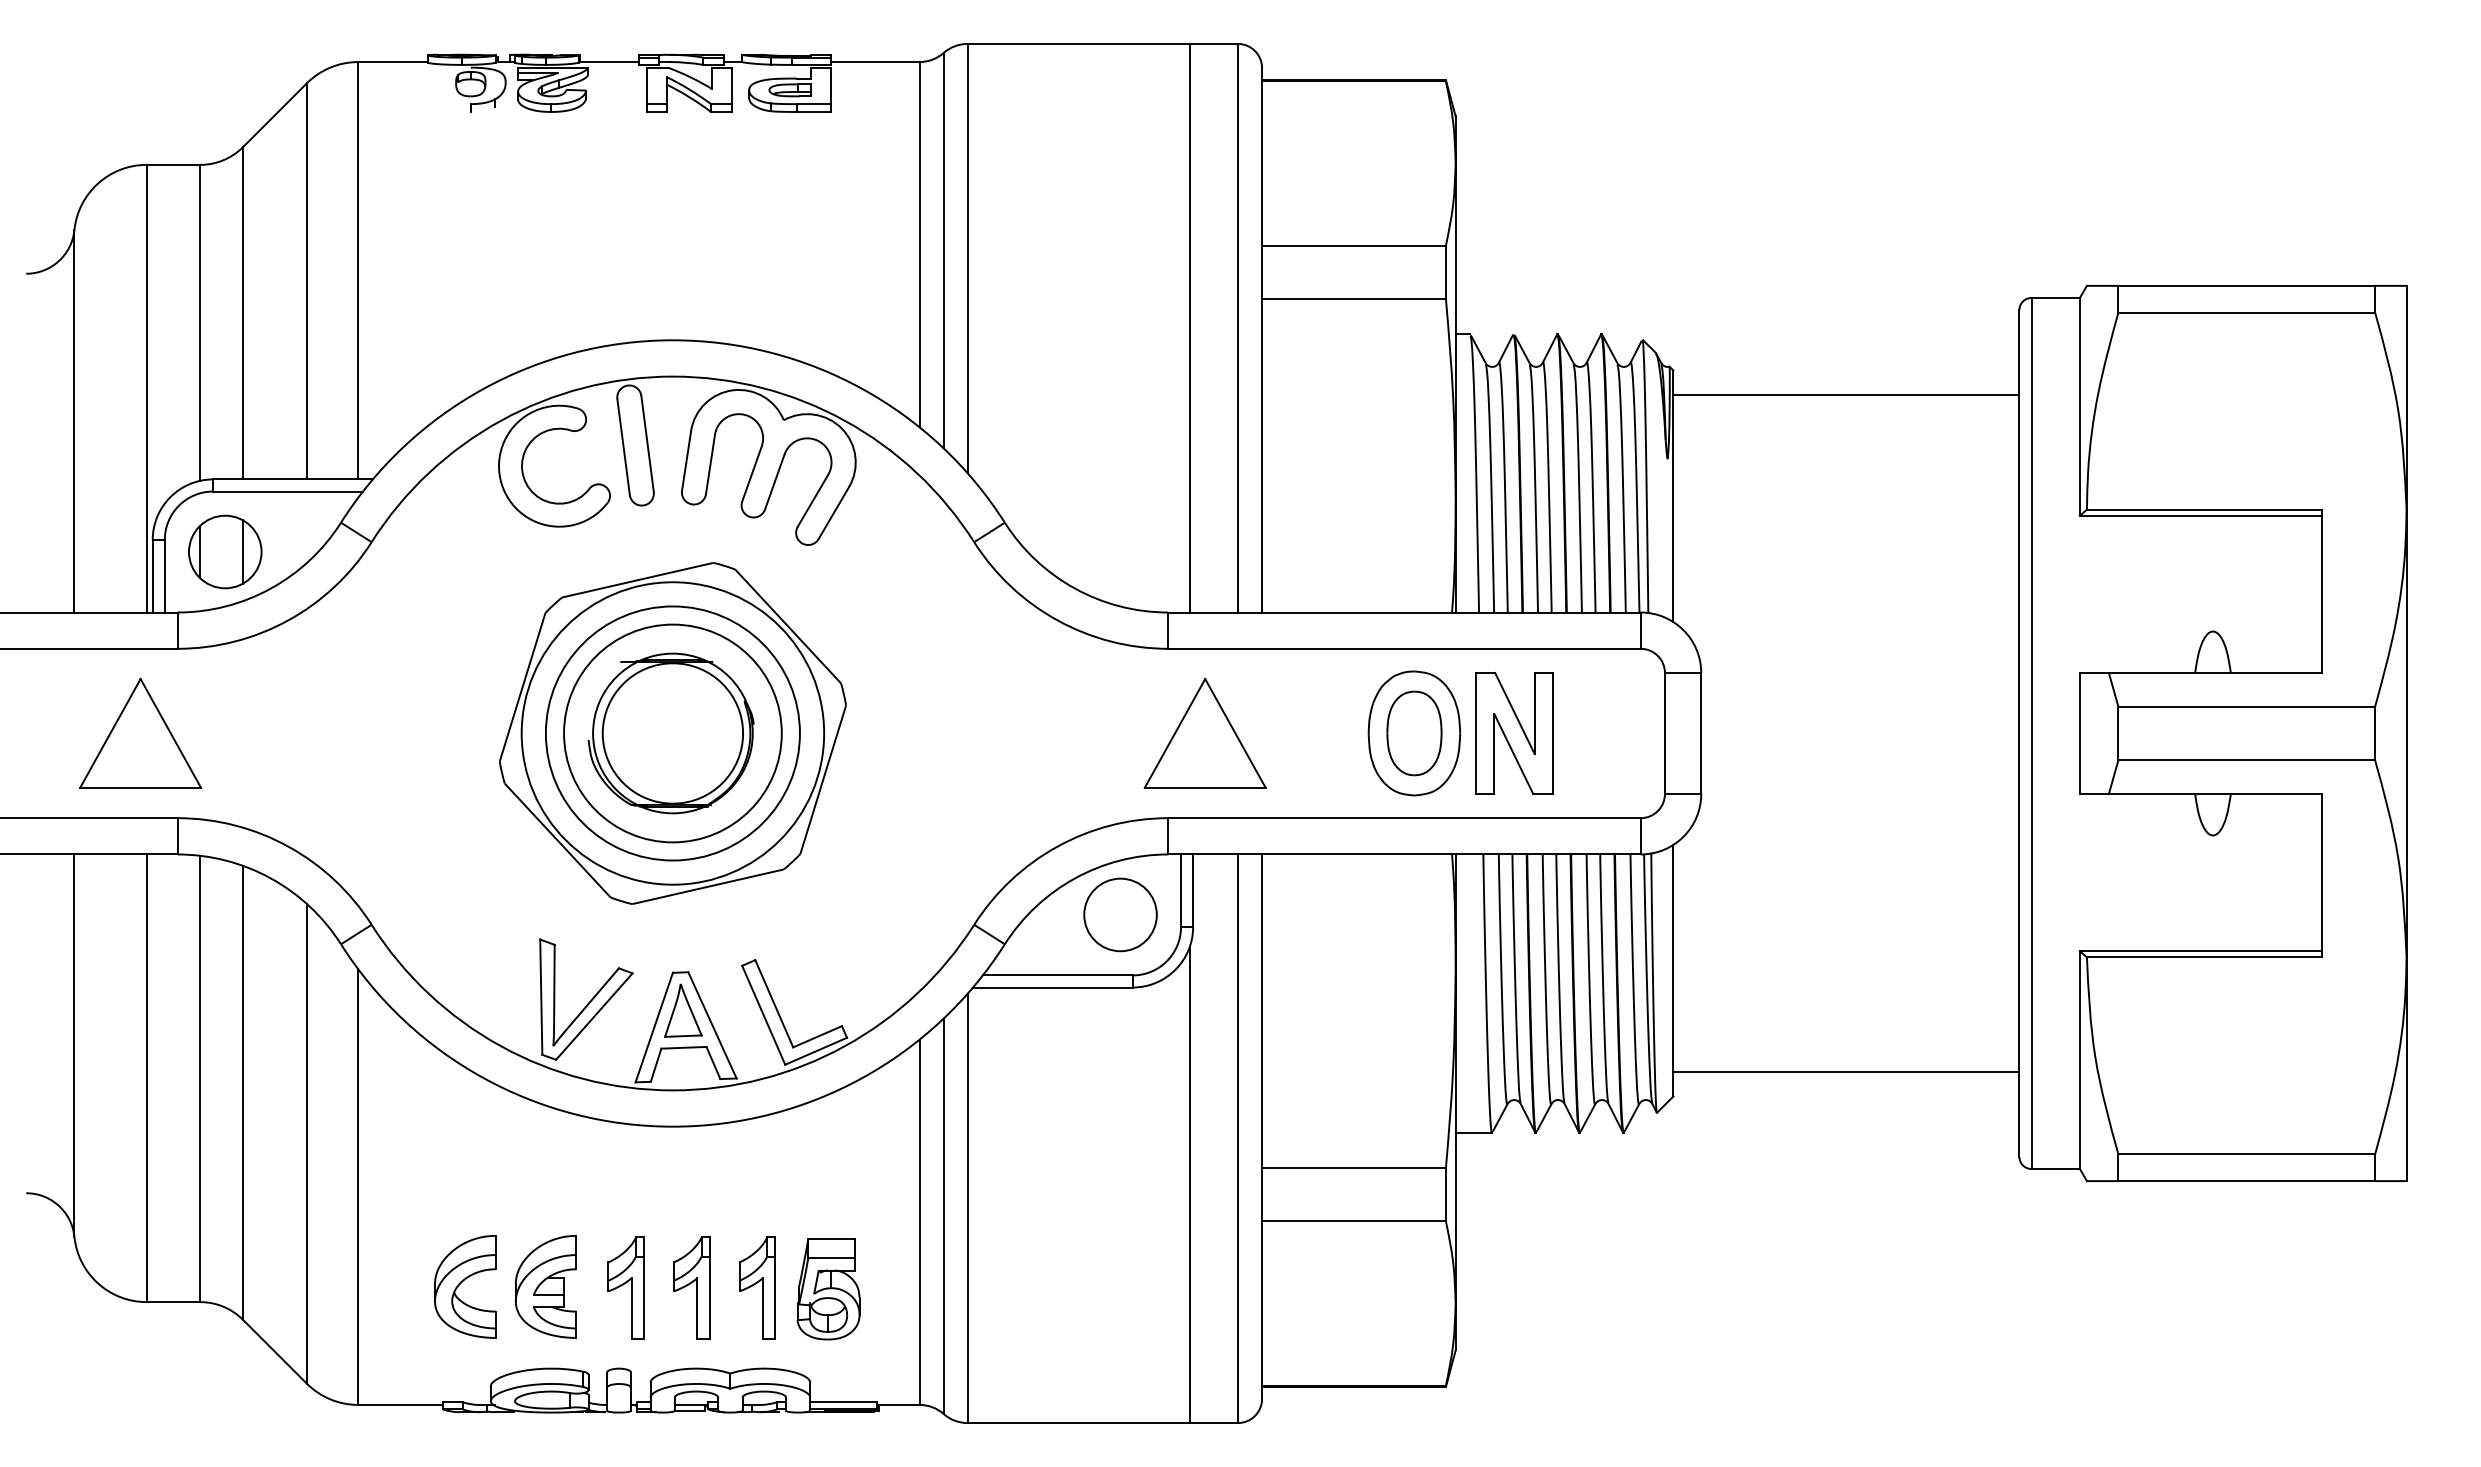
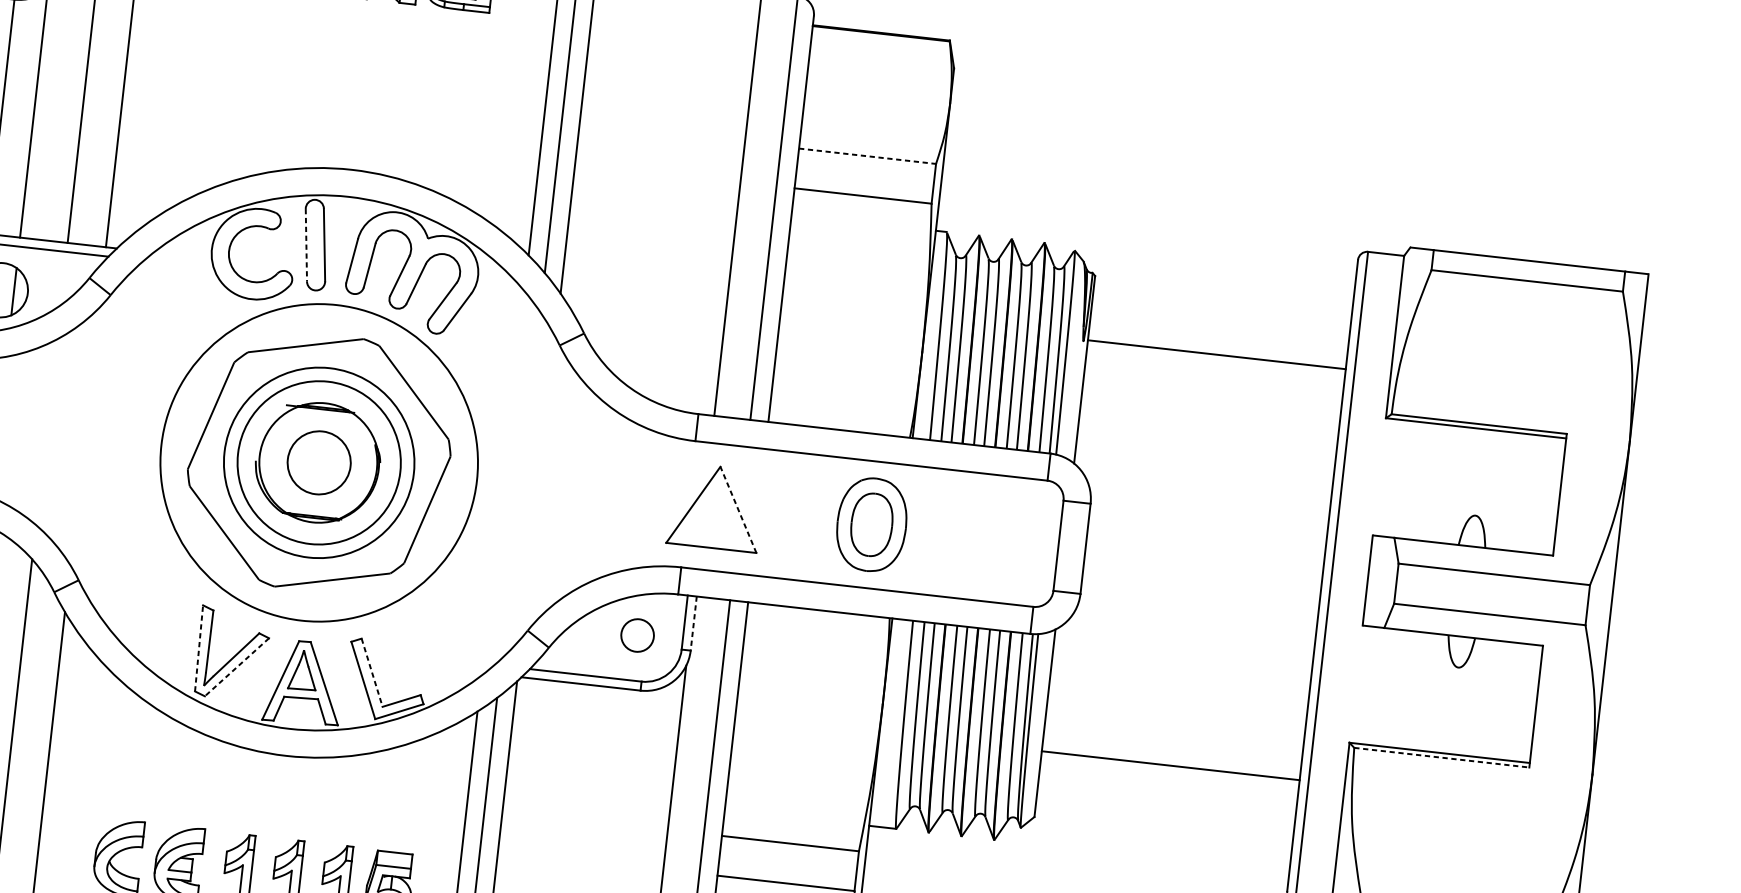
line: (1354, 245) -> (867, 156), solid -> dashed
line: (1846, 394) -> (1216, 354), moved
line: (623, 447) -> (306, 245), solid -> dashed
circle: (672, 733) -> (318, 462), size x0.6
circle: (672, 733) -> (318, 462), size x1.4
line: (1235, 733) -> (738, 509), solid -> dashed
part: (1514, 733) -> (946, 533), removed
line: (1193, 891) -> (693, 624), solid -> dashed
circle: (1120, 914) -> (637, 635), size x0.6
line: (2204, 957) -> (1441, 757), solid -> dashed
line: (541, 997) -> (199, 648), solid -> dashed
line: (774, 1003) -> (372, 672), solid -> dashed
line: (594, 1016) -> (237, 667), solid -> dashed
line: (1846, 1072) -> (1170, 765), moved

